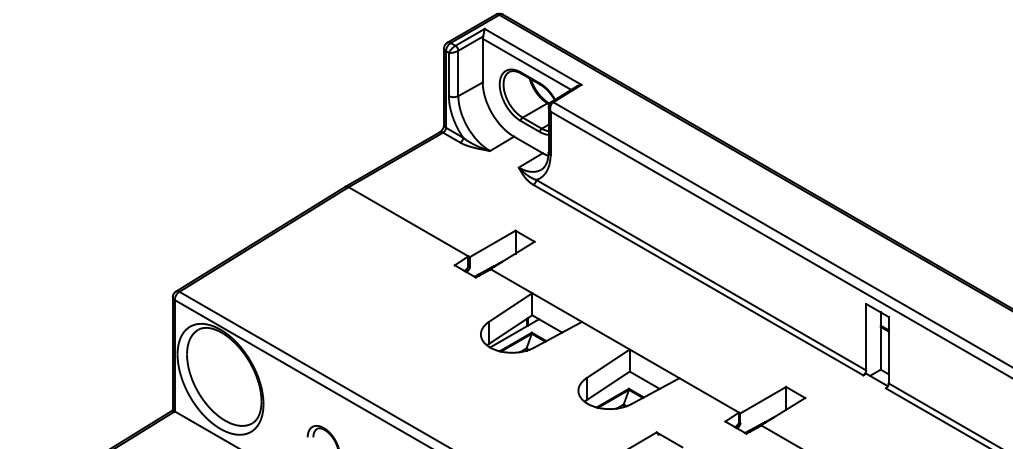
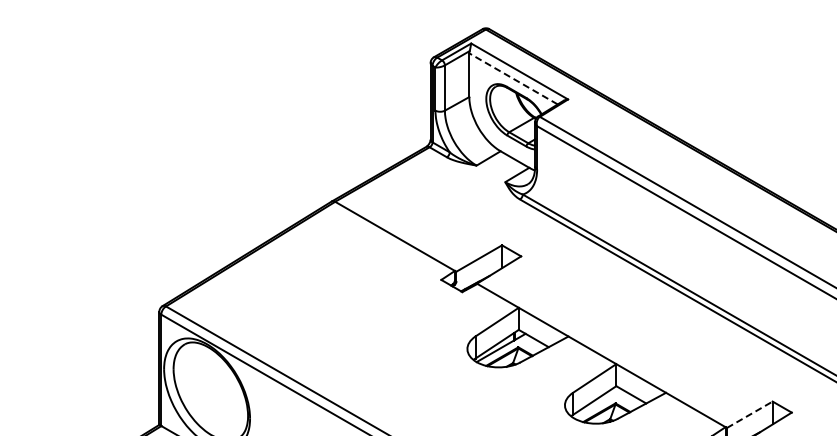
line: (526, 64) -> (513, 79), solid -> dashed
line: (763, 399) -> (750, 414), solid -> dashed

